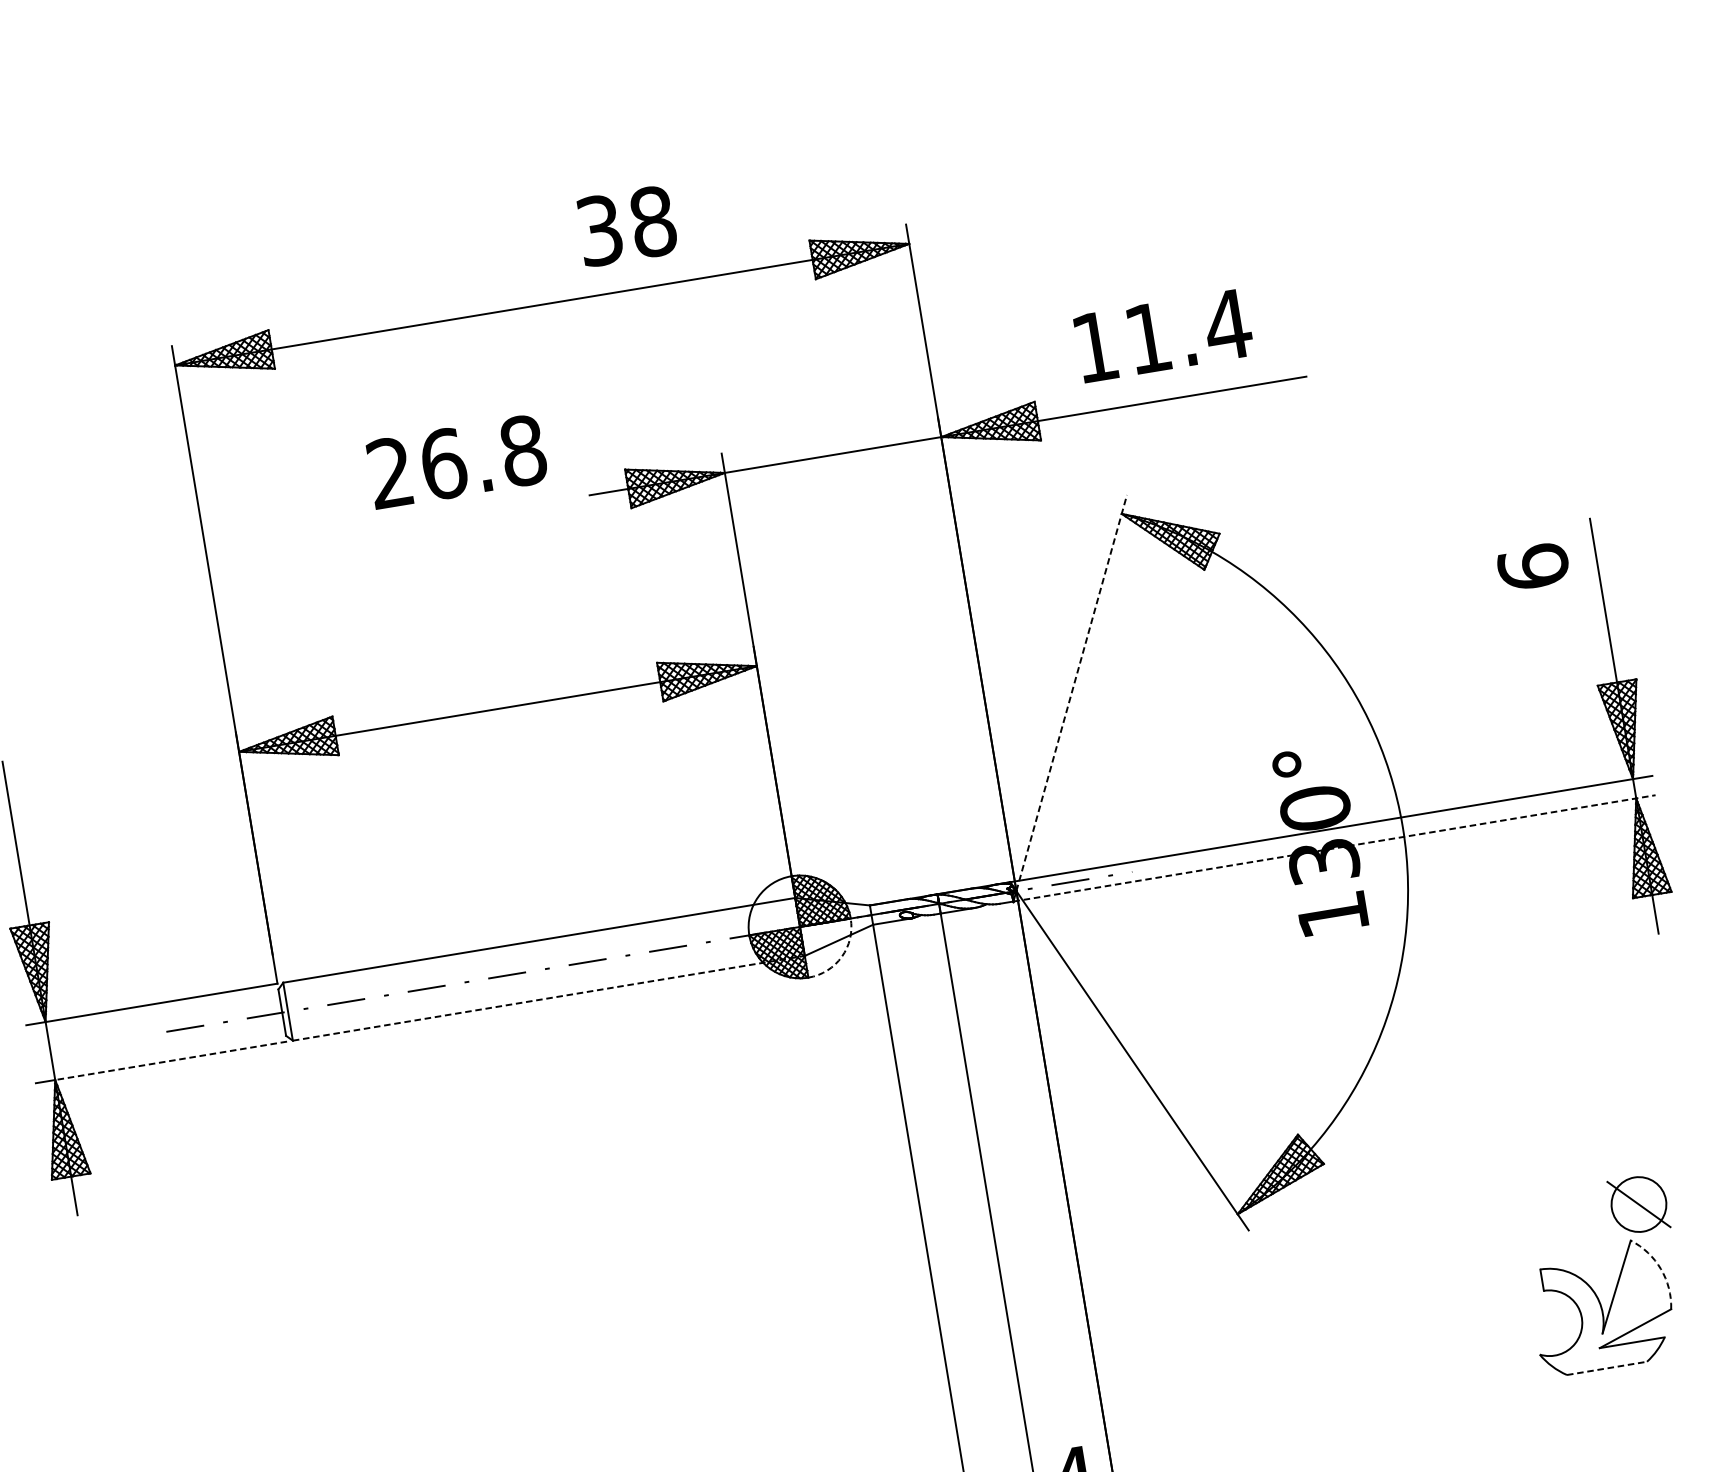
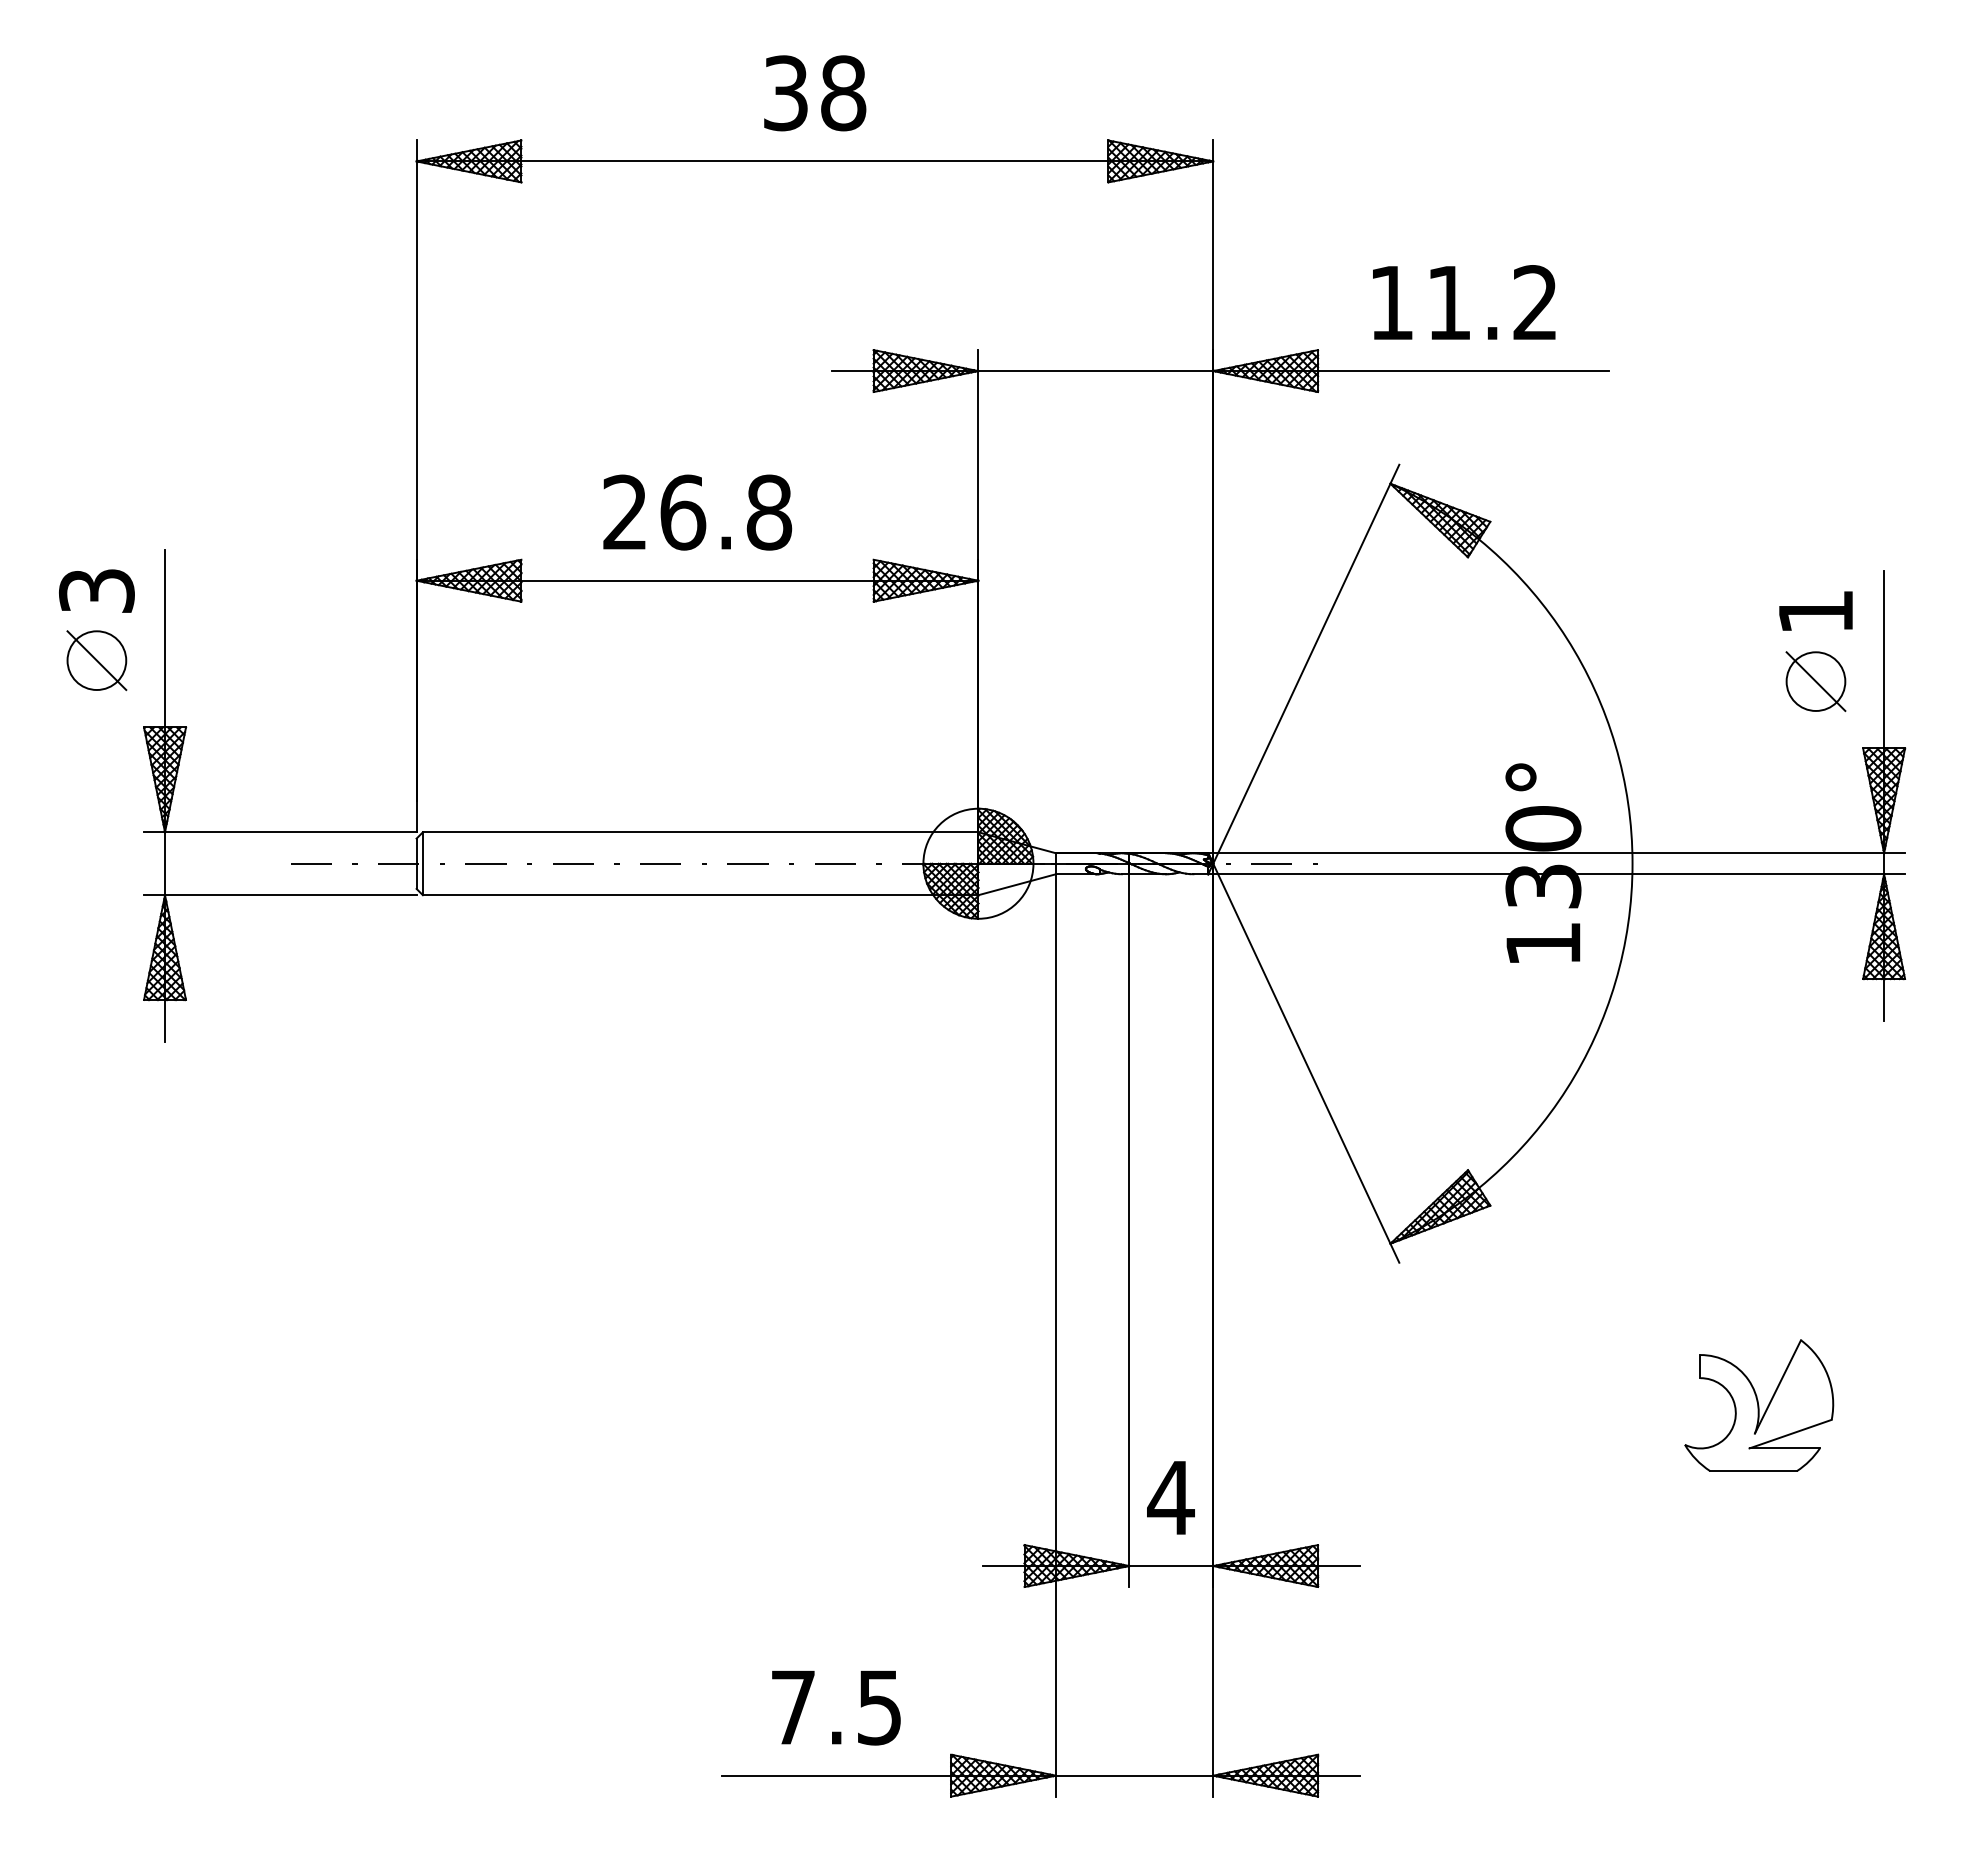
text: (627, 226) -> (815, 93), moved
text: (1227, 324) -> (1535, 302), 11.4 -> 11.2
text: (457, 461) -> (697, 512), moved
text: (1532, 566) -> (1815, 611), 6 -> 1
line: (1071, 692) -> (1306, 663), dashed -> solid
line: (1335, 848) -> (1557, 874), dashed -> solid
arc: (841, 956) -> (1017, 902), dashed -> solid
line: (548, 998) -> (700, 895), dashed -> solid
line: (170, 1061) -> (290, 895), dashed -> solid
part: (1638, 1204) -> (1815, 681), moved
arc: (1660, 1269) -> (1827, 1375), dashed -> solid
line: (1607, 1368) -> (1754, 1471), dashed -> solid

